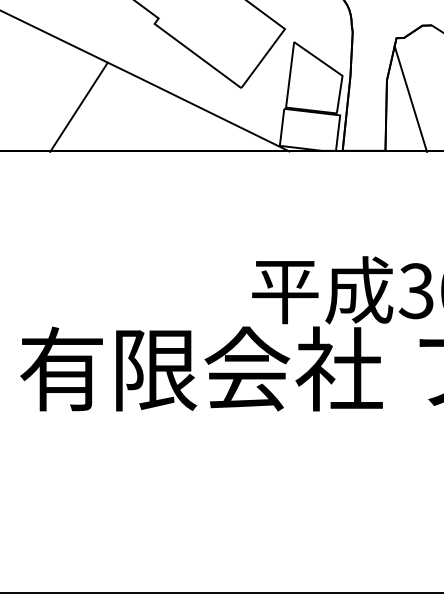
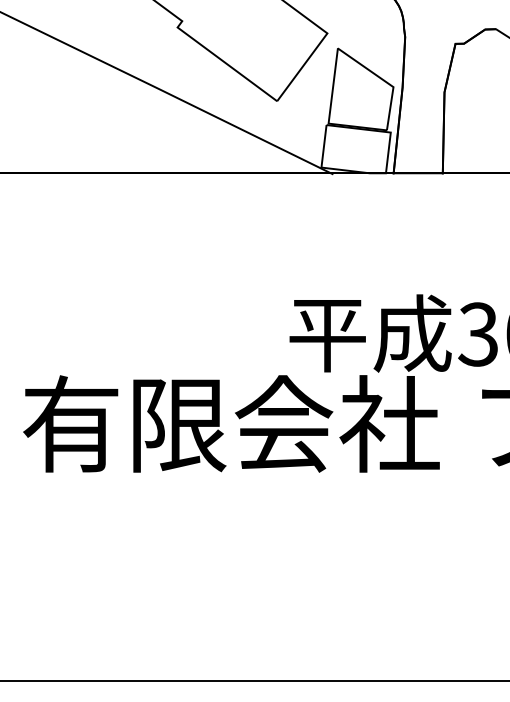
line: (410, 98) -> (471, 113), removed
line: (78, 106) -> (90, 122), removed

